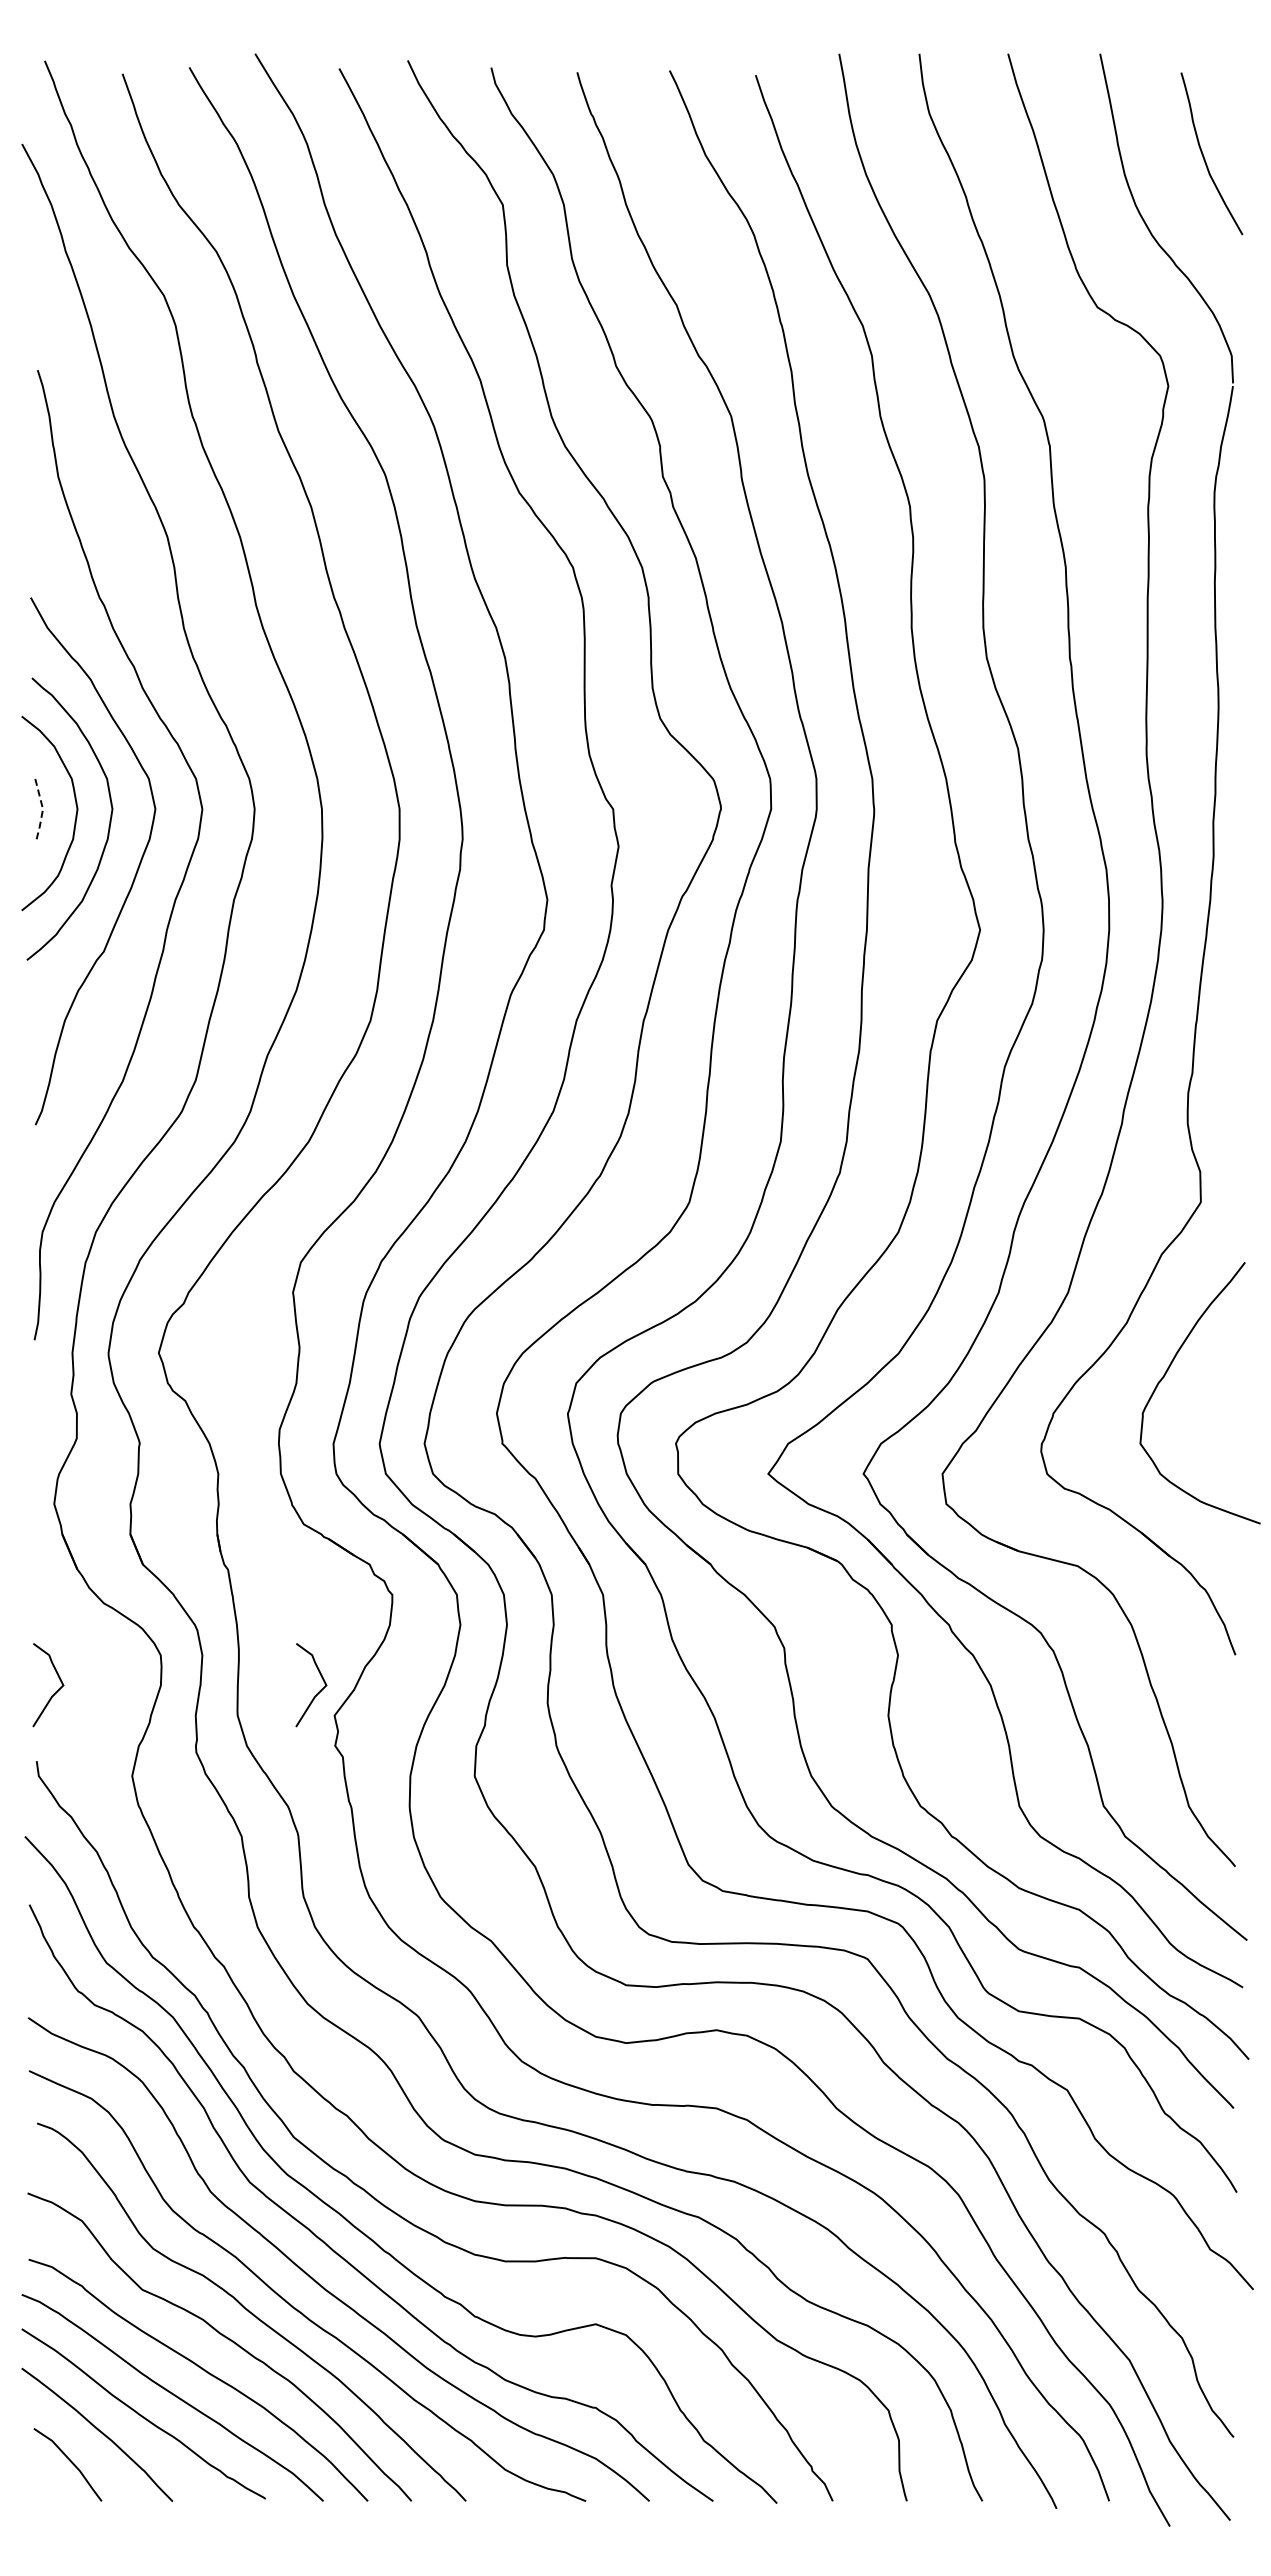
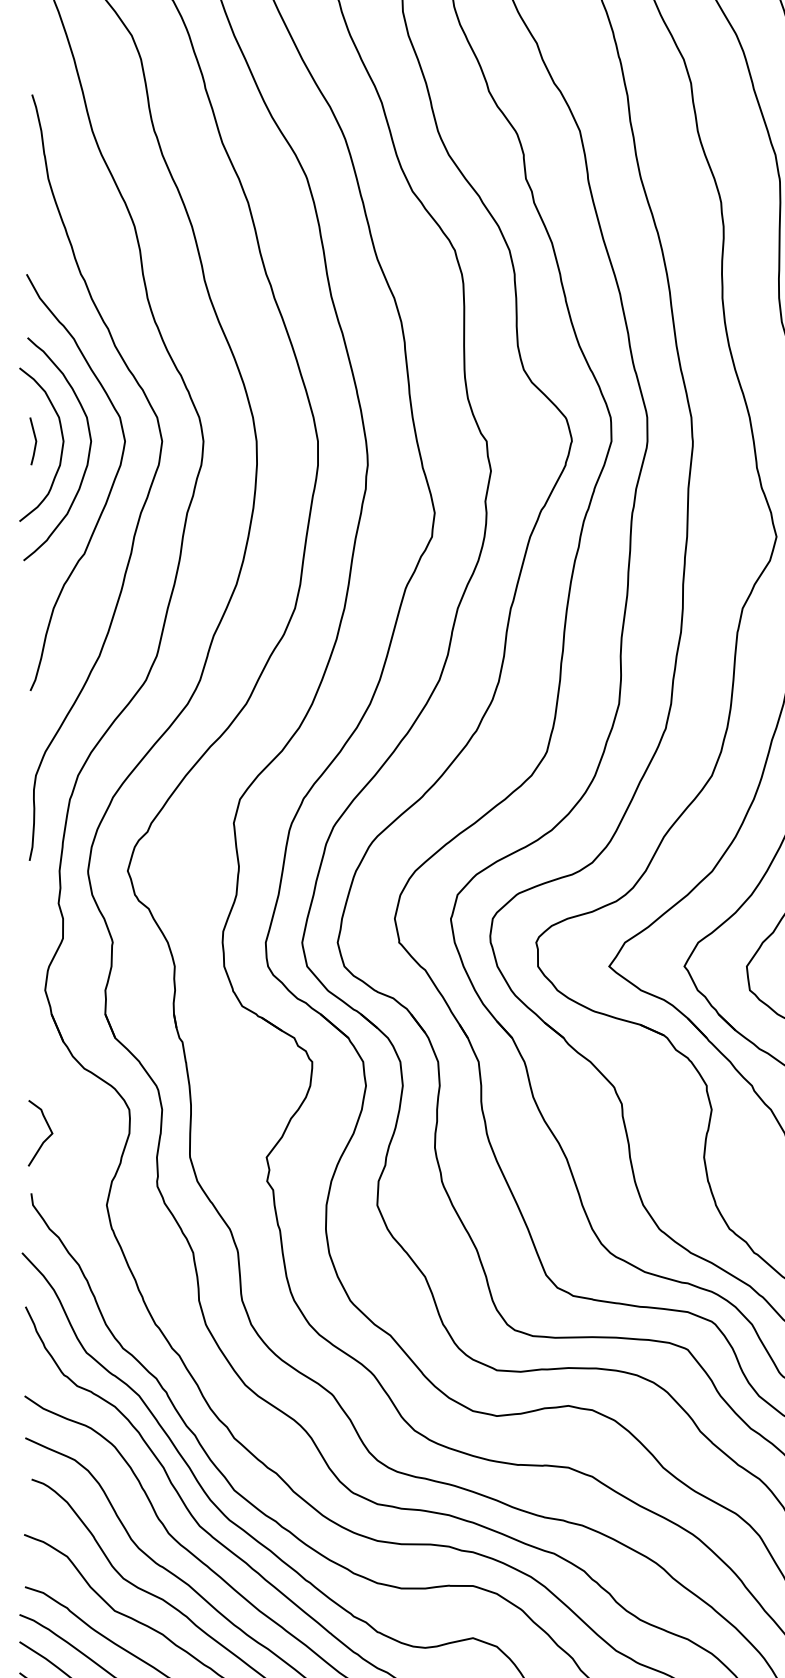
line: (43, 809) -> (36, 441), dashed -> solid
curve: (318, 1691) -> (253, 1138), removed

